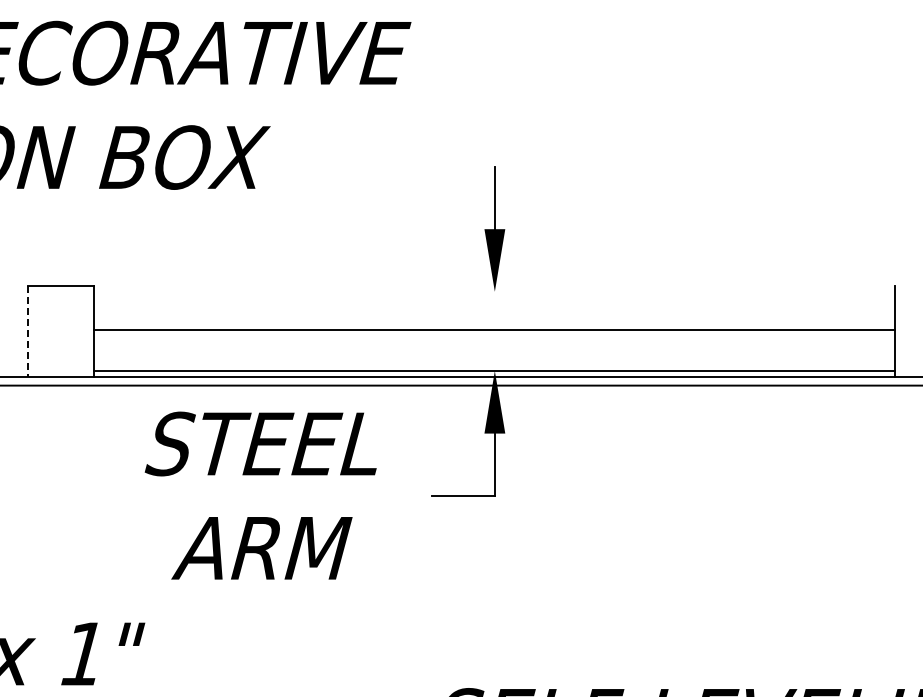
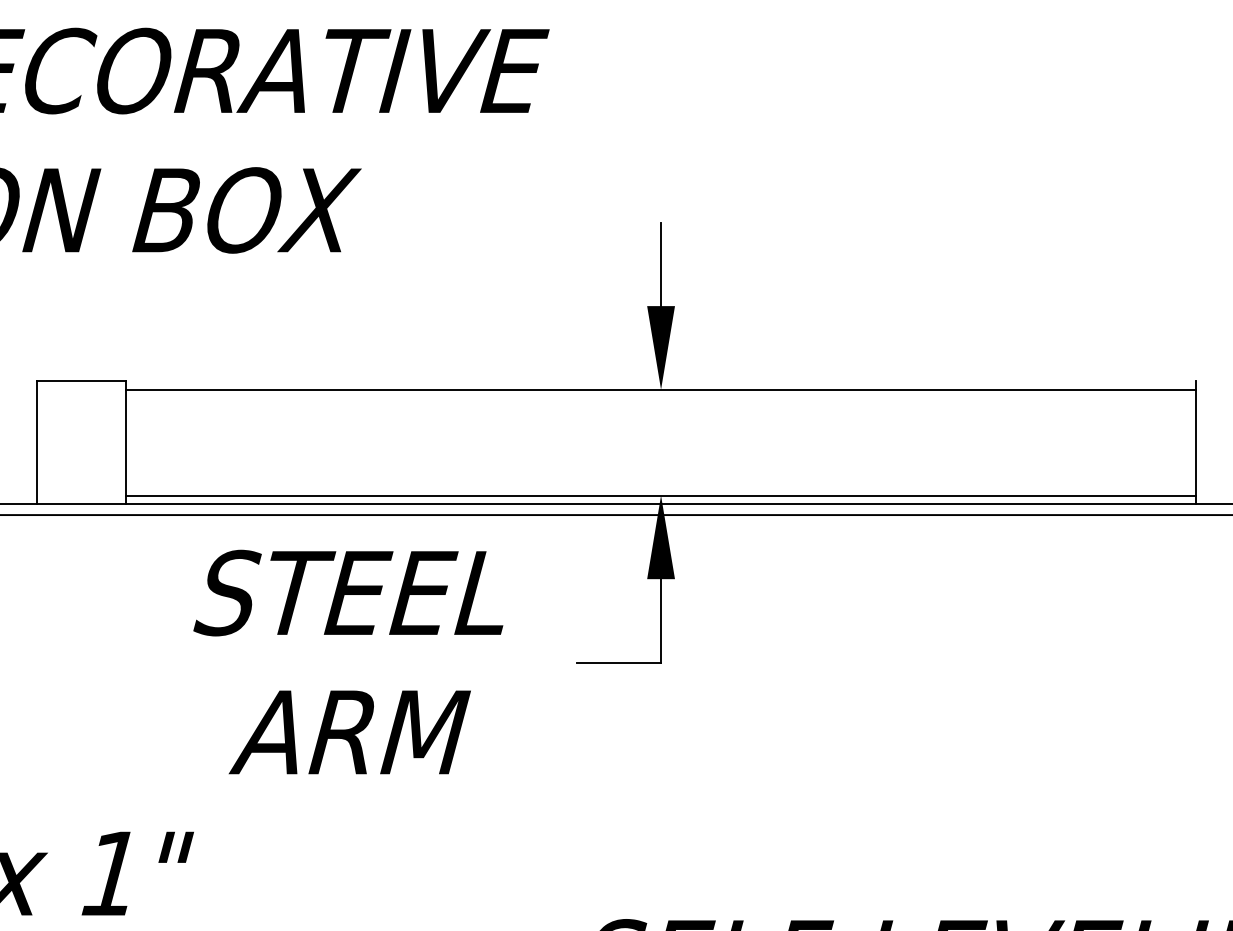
line: (494, 329) -> (660, 389), moved
line: (27, 331) -> (36, 442), dashed -> solid

